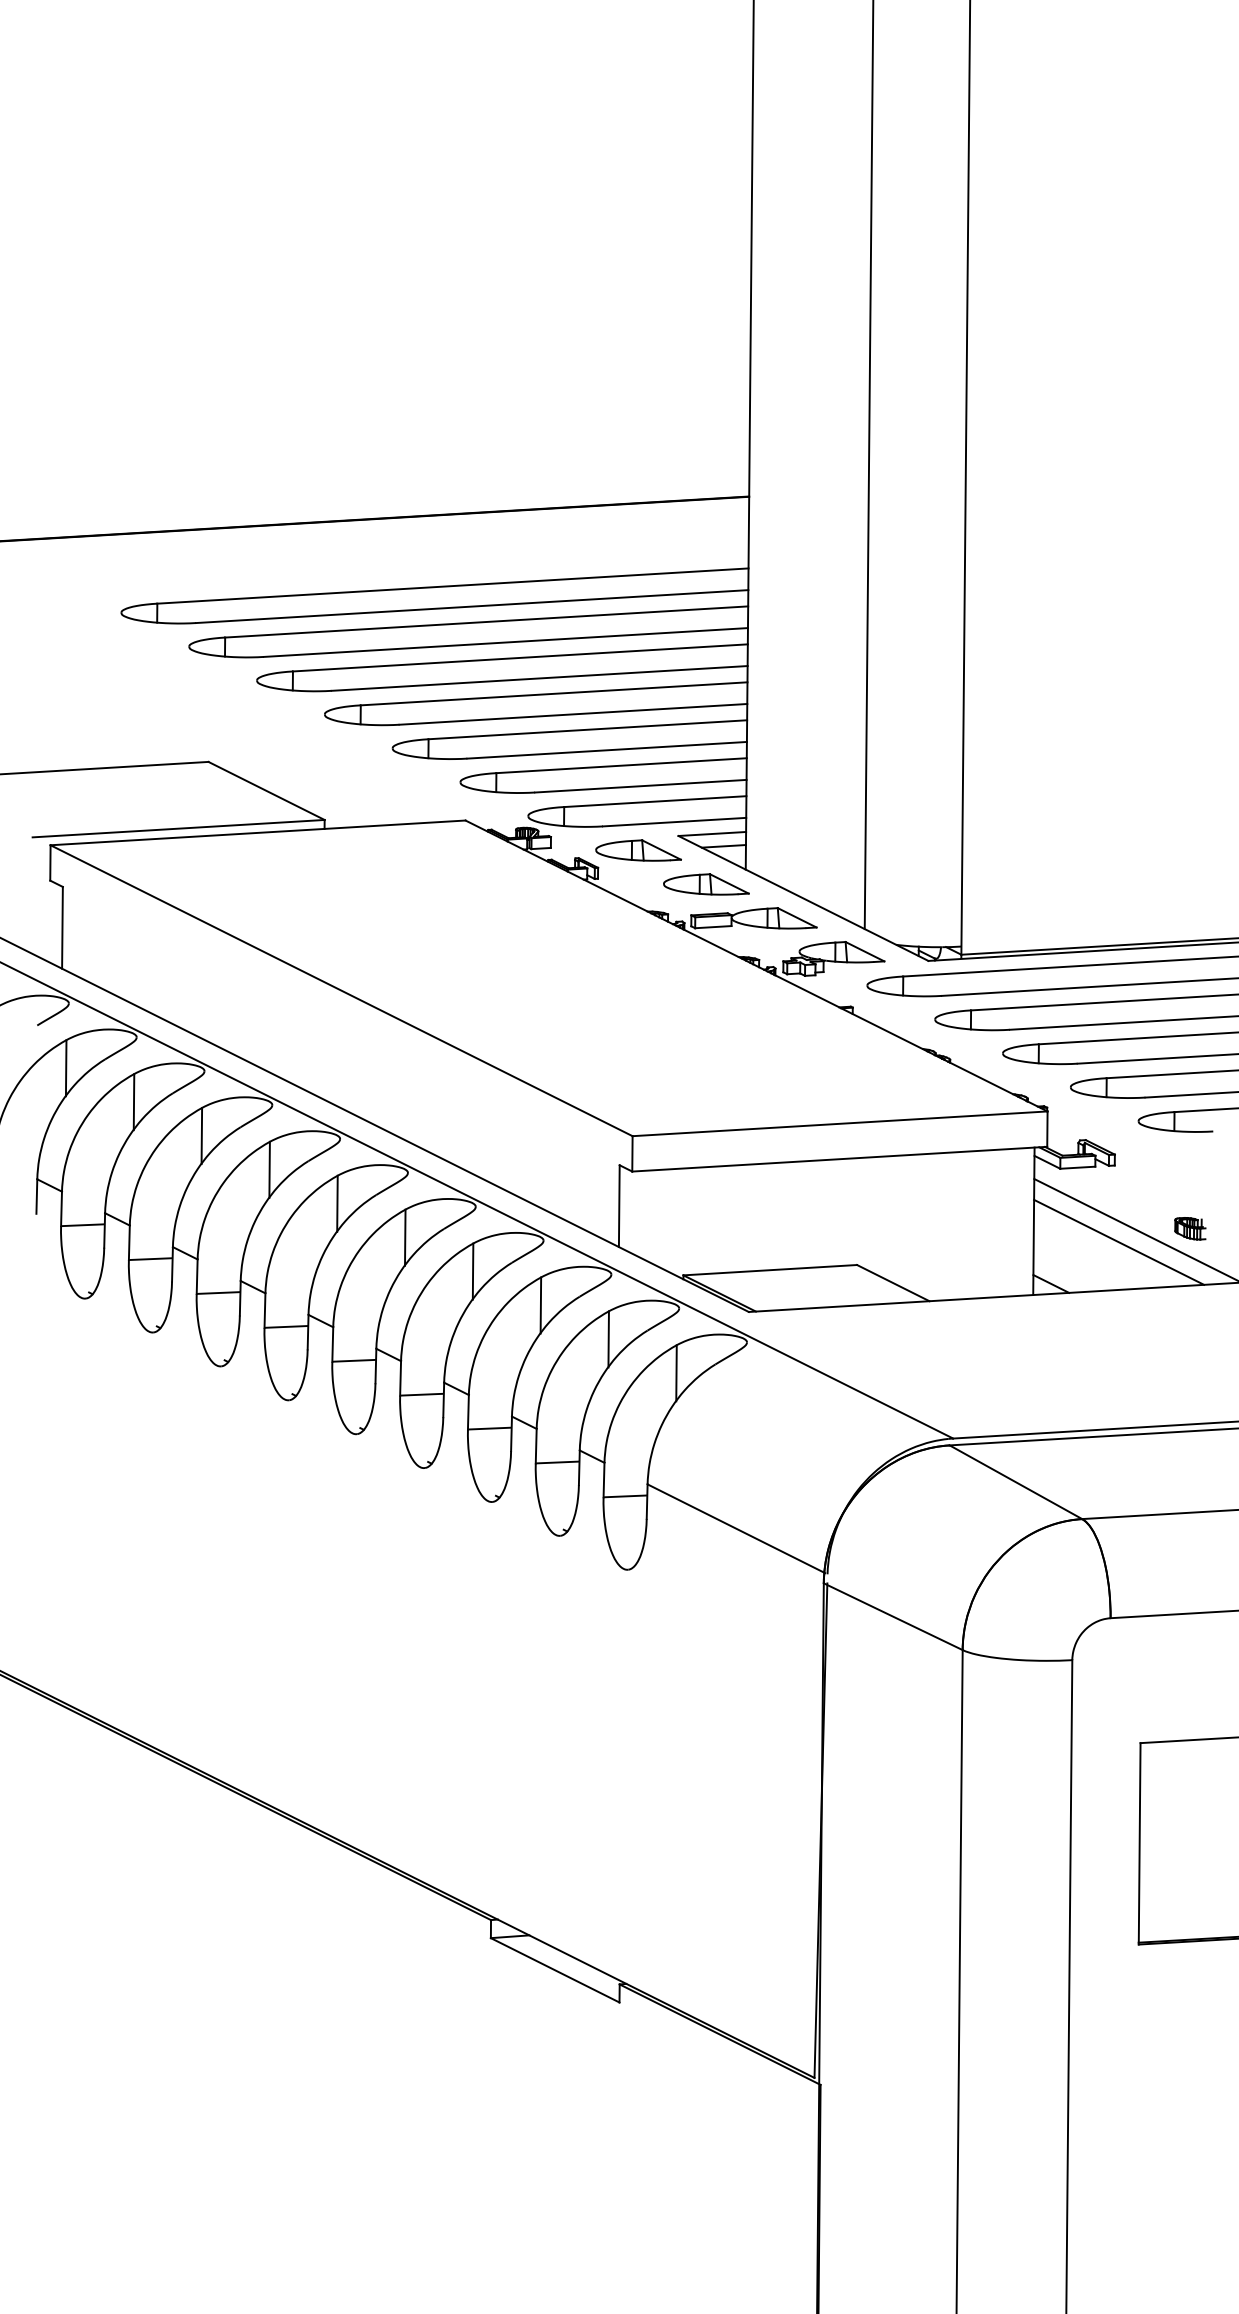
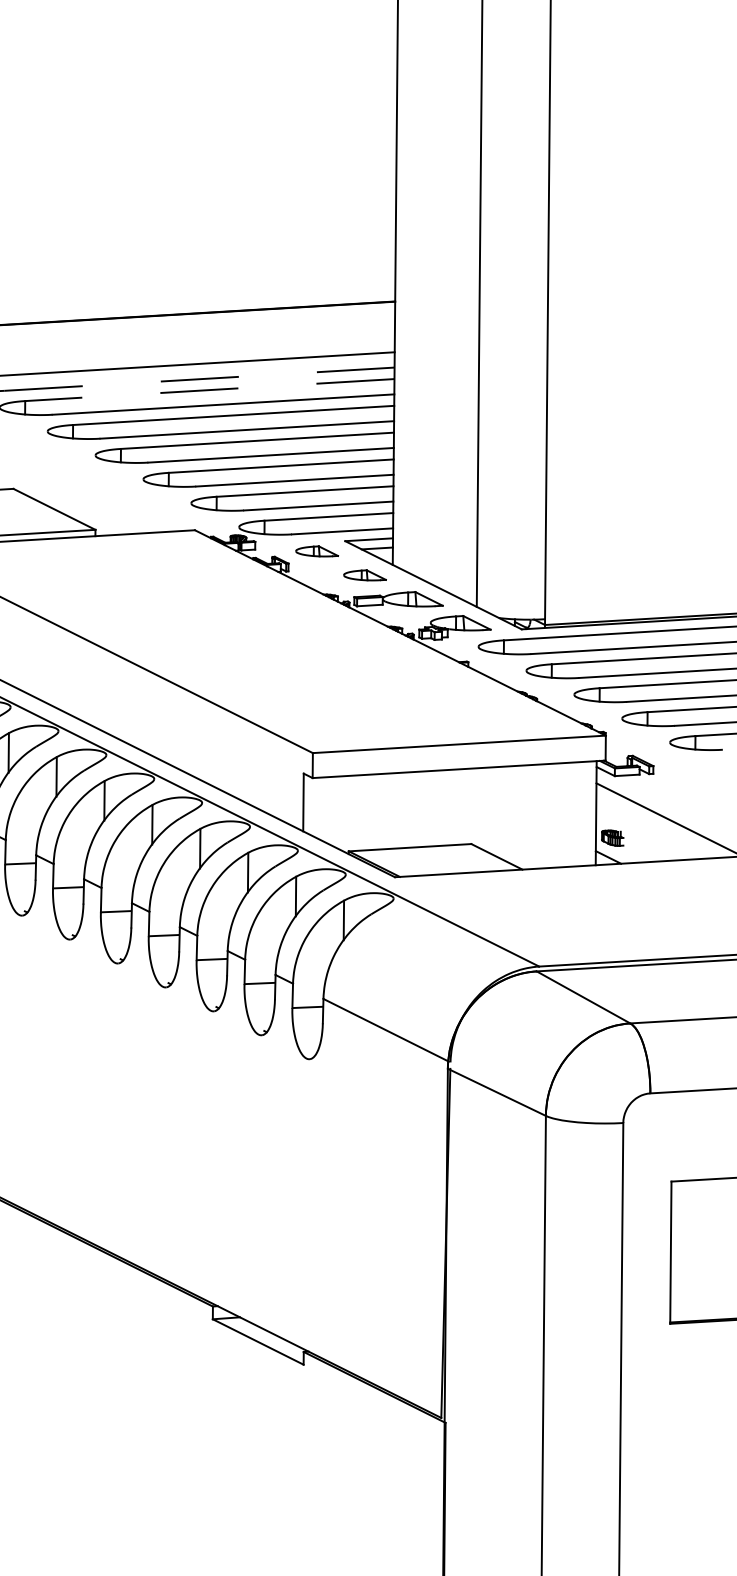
line: (472, 606) -> (199, 379), solid -> dashed
line: (486, 621) -> (209, 389), solid -> dashed
part: (638, 850) -> (317, 551), size x0.7
part: (706, 884) -> (365, 575), size x0.7
part: (1190, 1228) -> (612, 838), moved
line: (1119, 1241) -> (656, 827), removed

